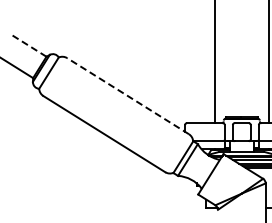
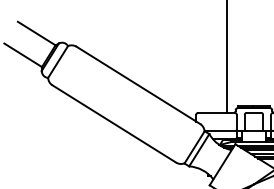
line: (27, 45) -> (36, 33), dashed -> solid
line: (128, 96) -> (138, 85), dashed -> solid

